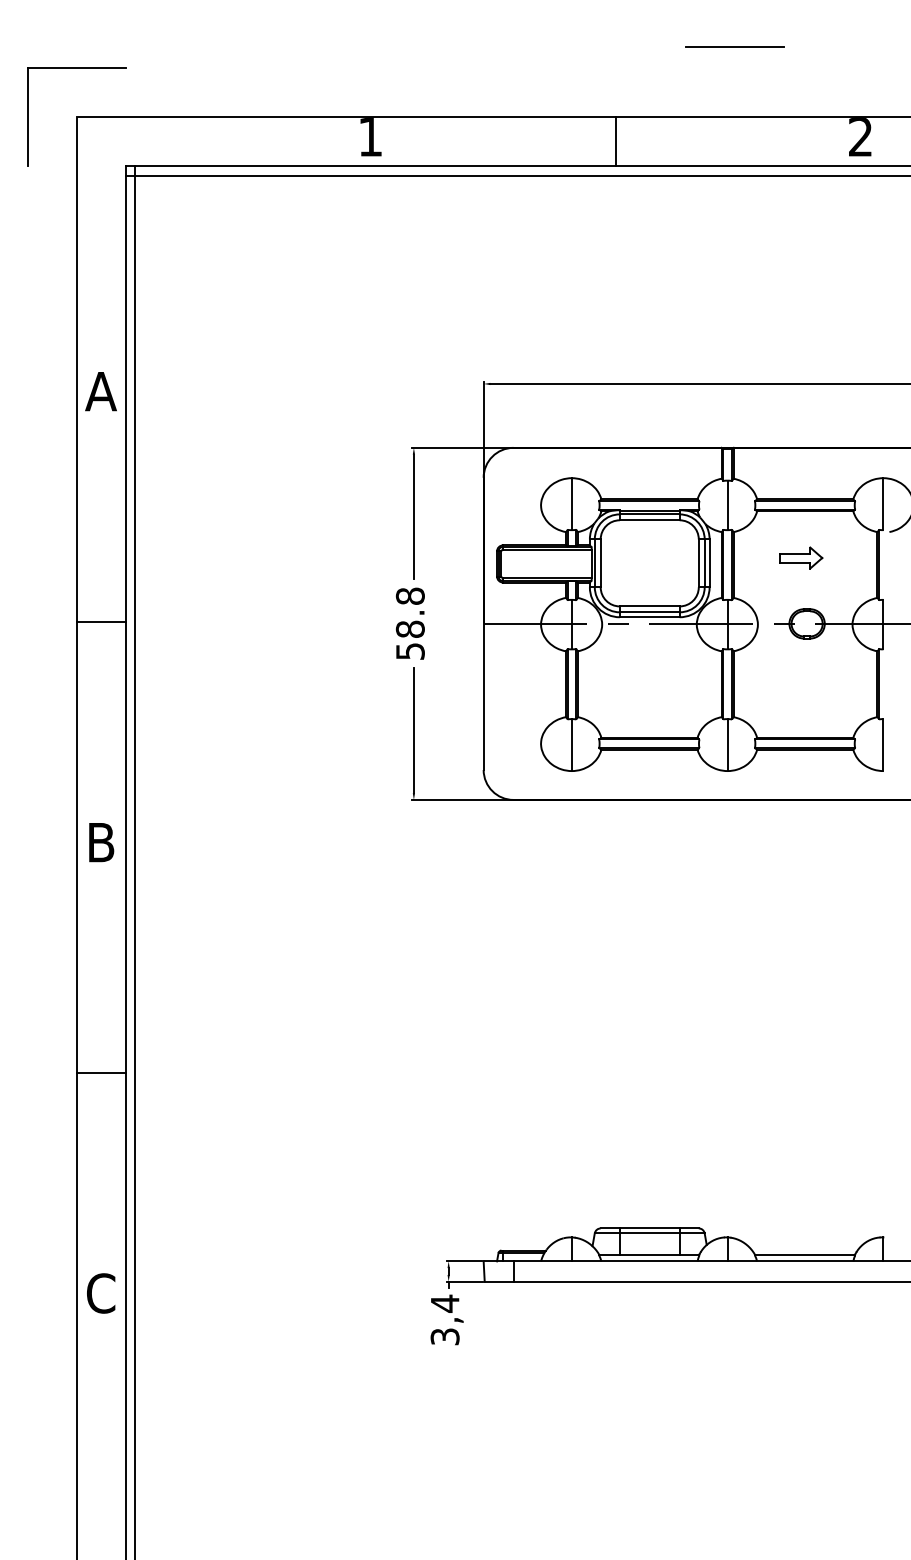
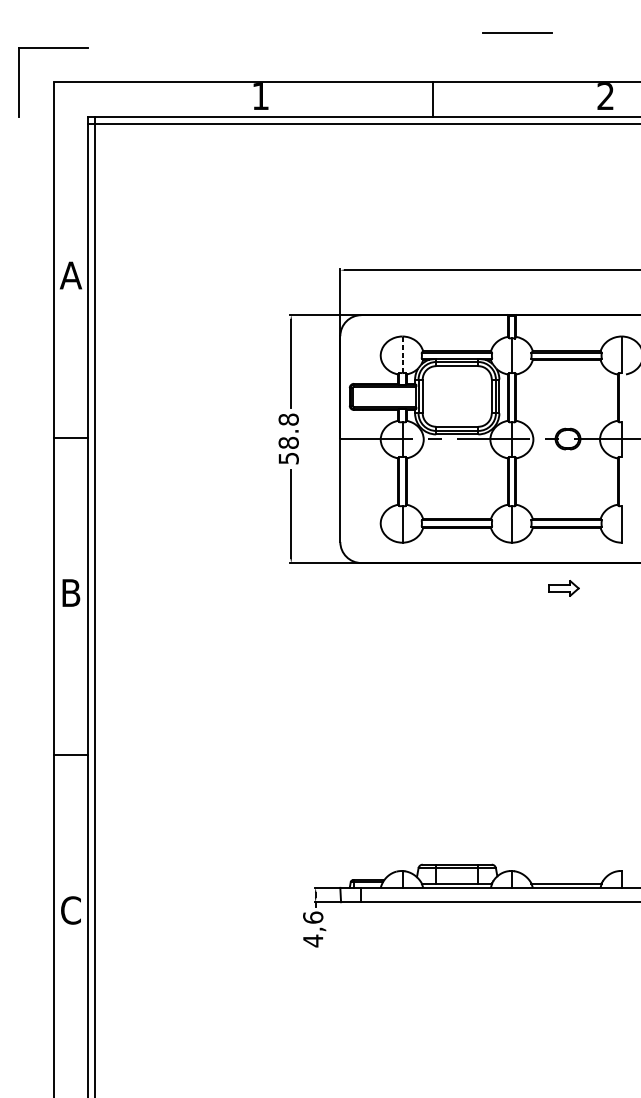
line: (571, 504) -> (402, 355), solid -> dashed
part: (801, 557) -> (564, 588), moved
text: (444, 1320) -> (312, 929), 3,4 -> 4,6

